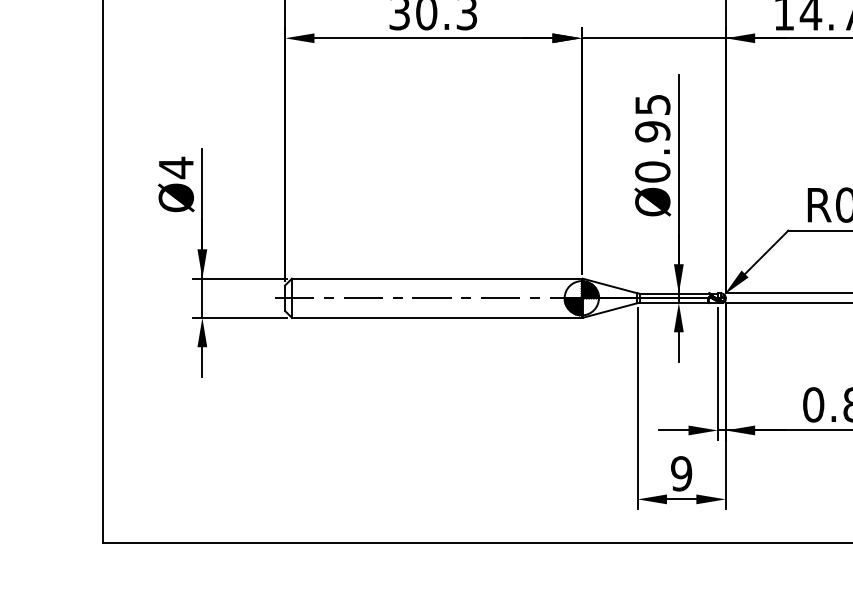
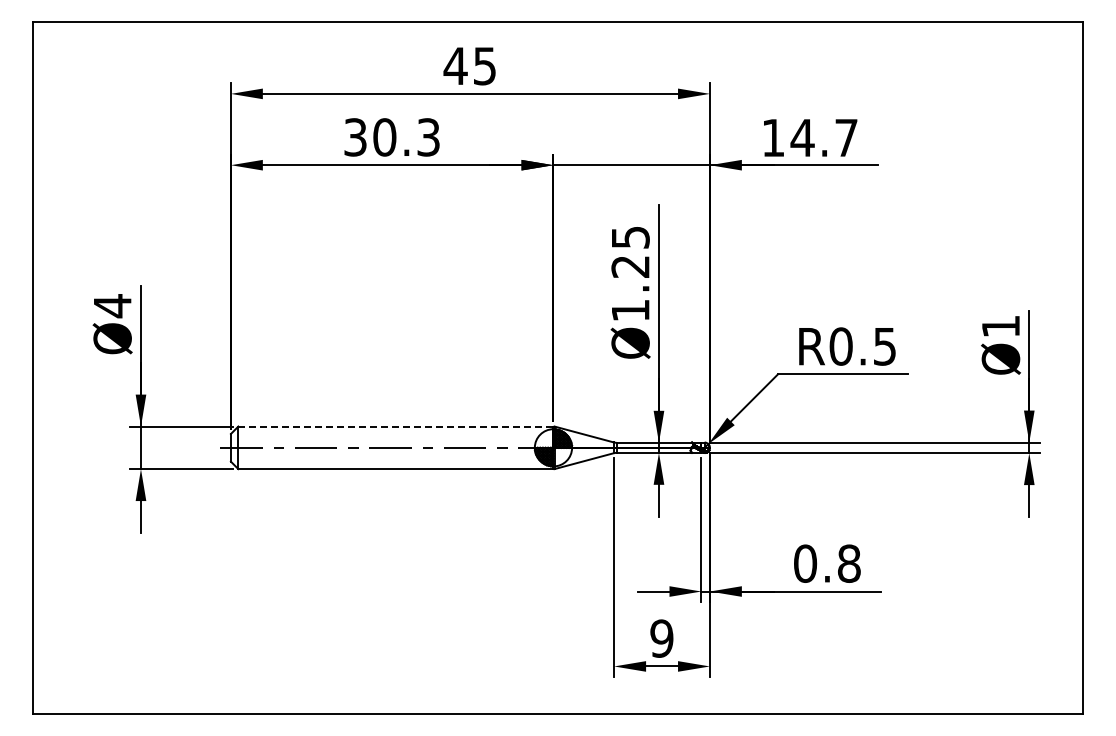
text: (652, 151) -> (630, 288), Ø0.95 -> Ø1.25
line: (436, 278) -> (395, 426), solid -> dashed

